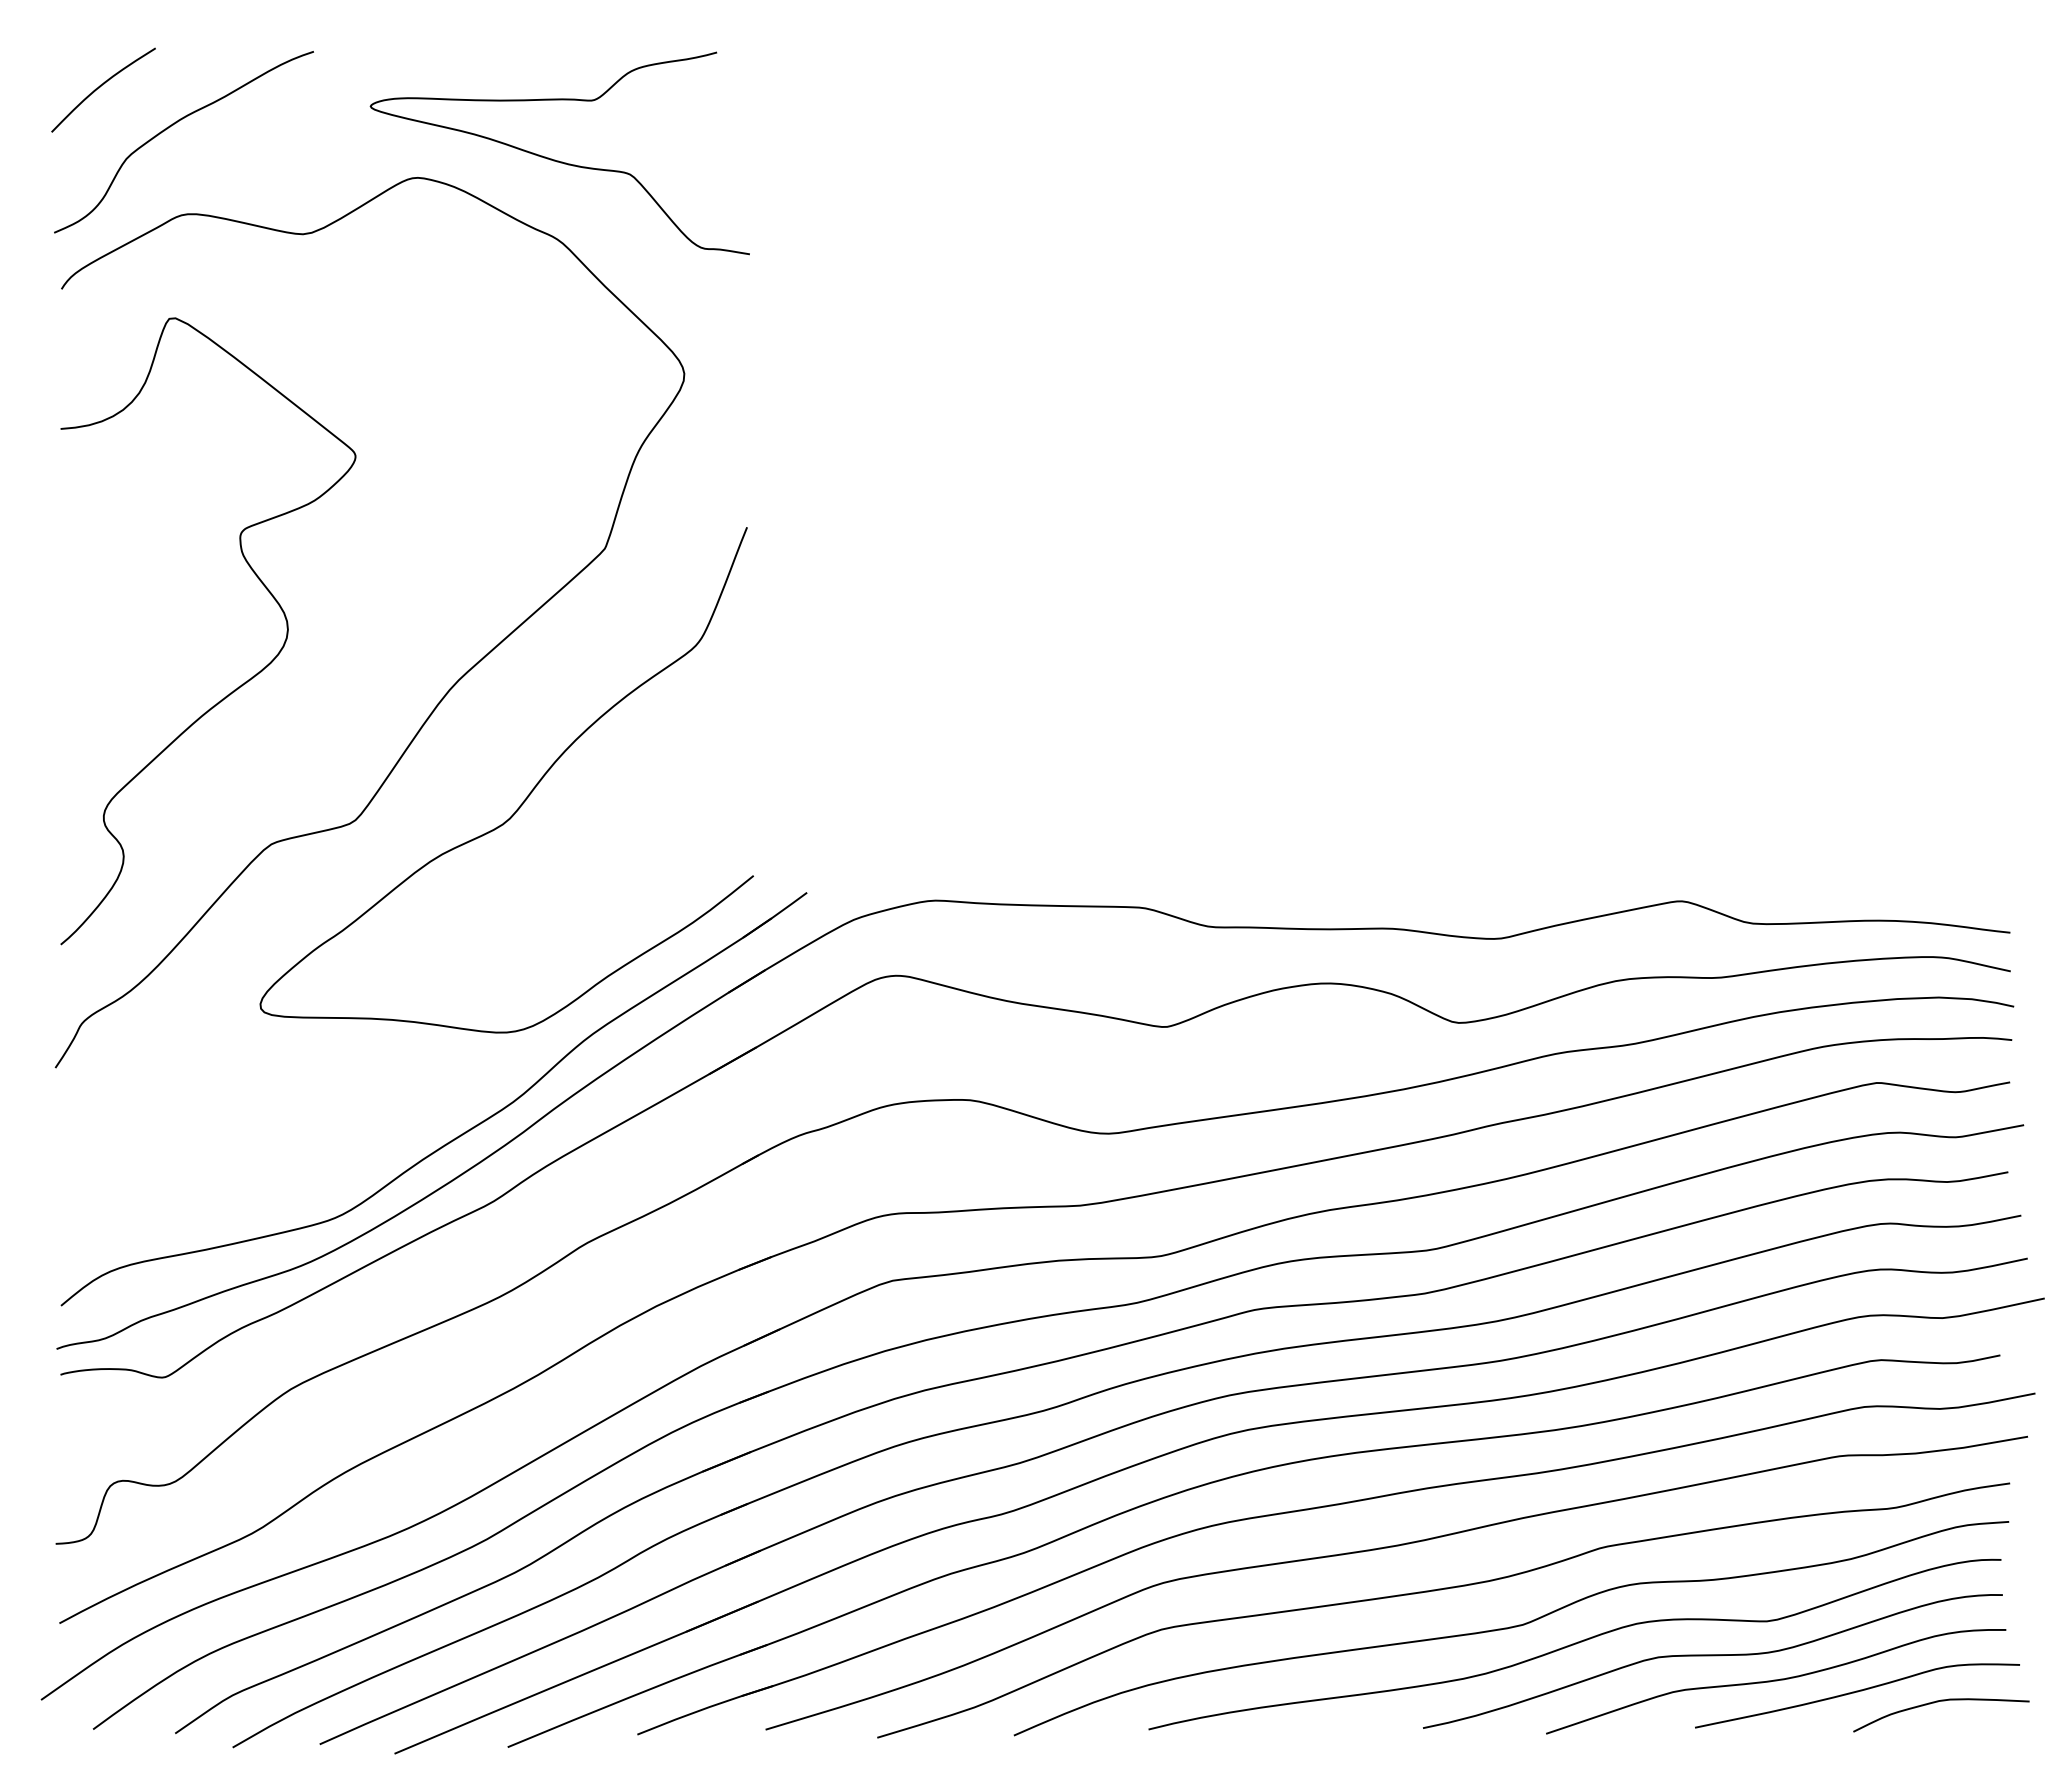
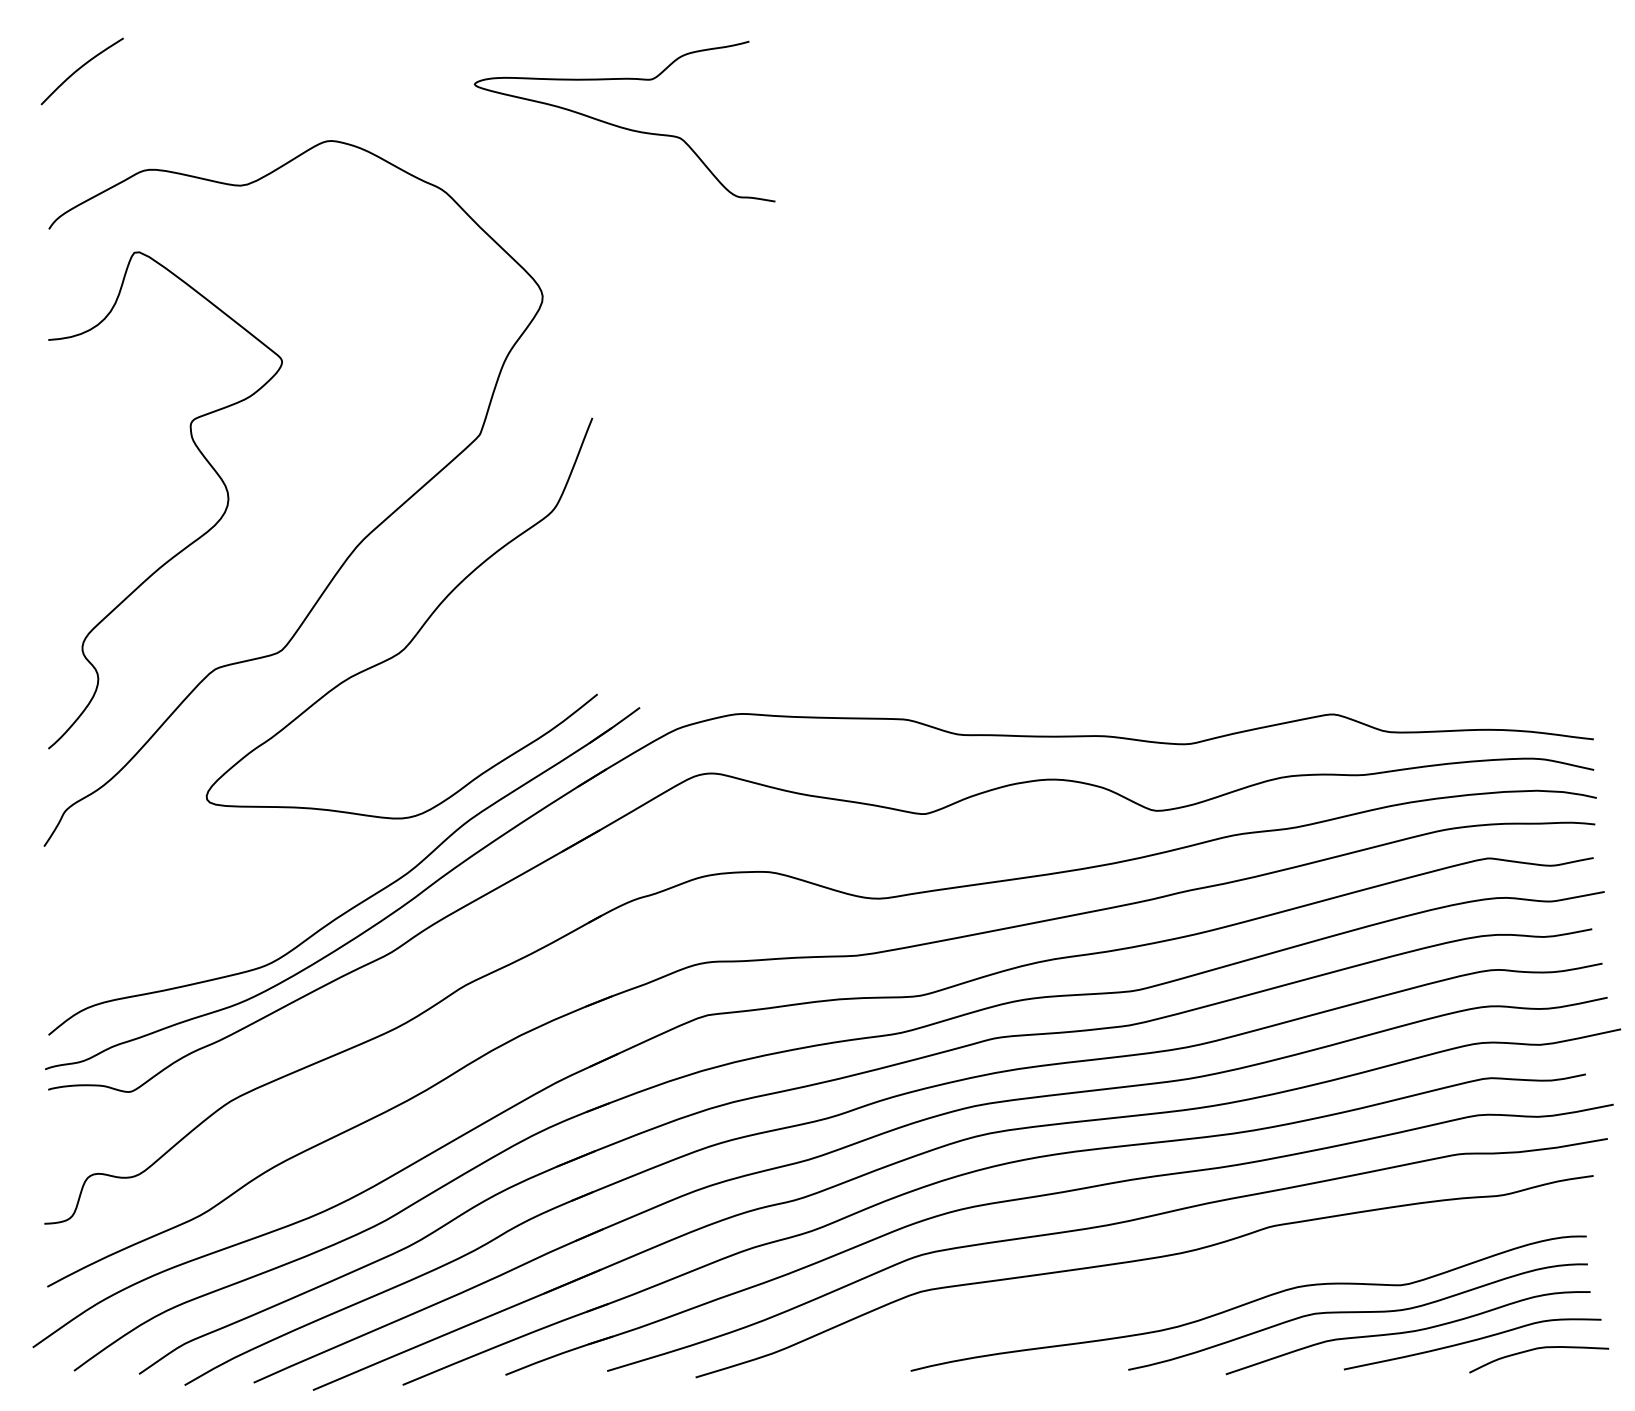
curve: (173, 125) -> (137, 99), removed
curve: (558, 160) -> (623, 127), moved
curve: (1511, 1628) -> (1198, 1290), removed

